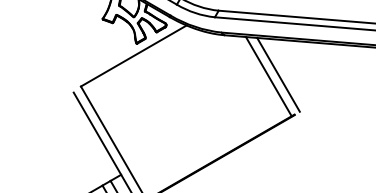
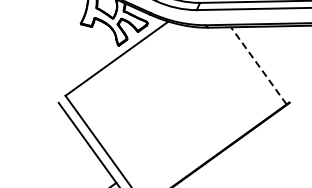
line: (278, 74) -> (268, 62), removed
line: (268, 76) -> (258, 65), solid -> dashed

